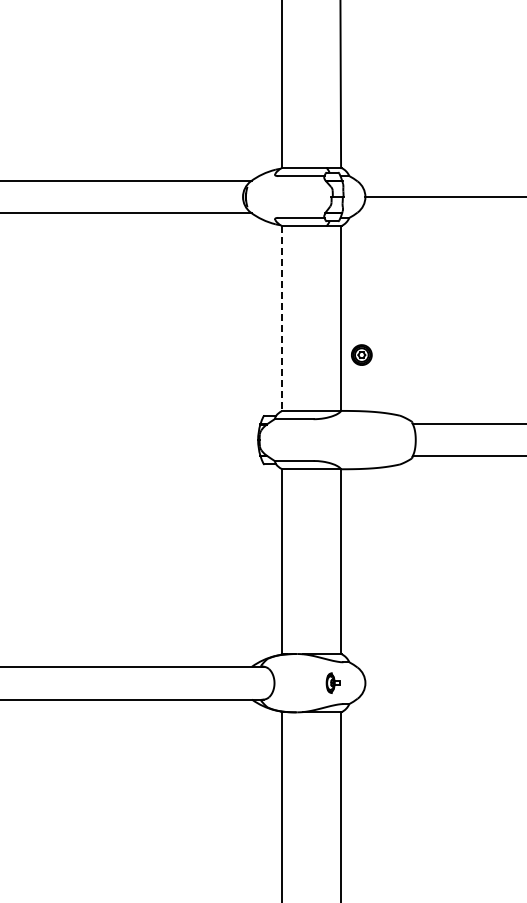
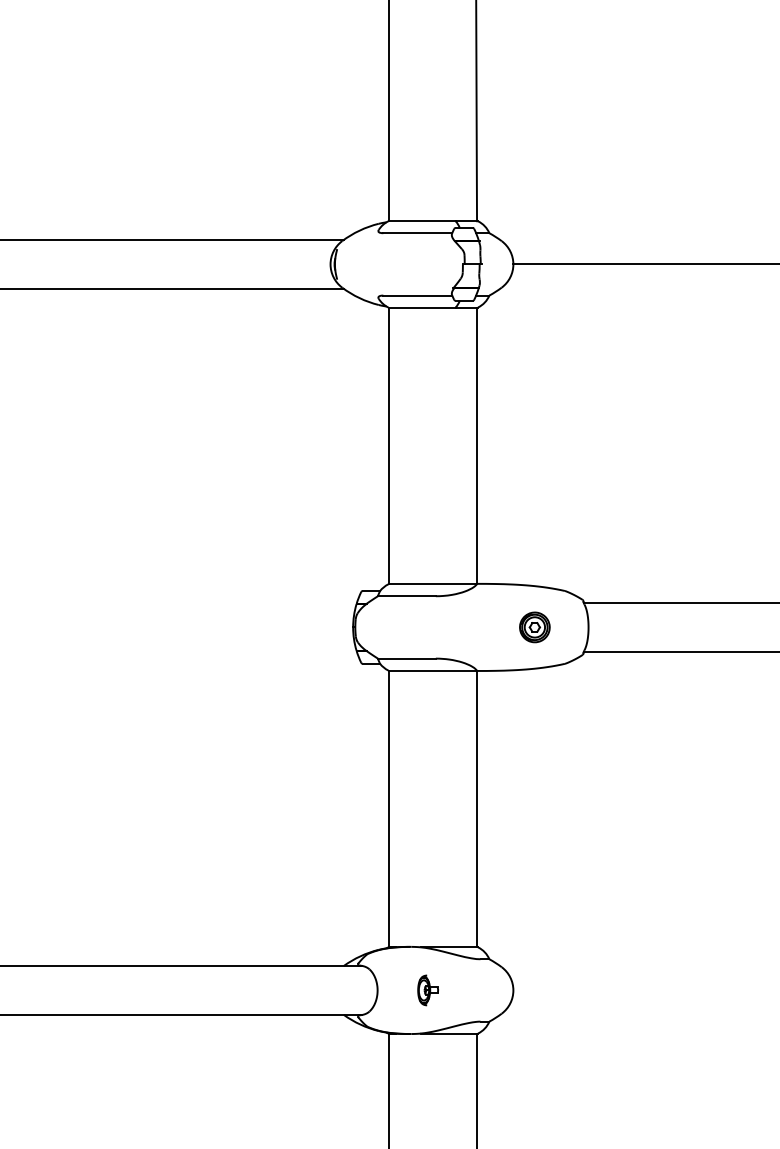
line: (282, 318) -> (389, 445), dashed -> solid
part: (361, 354) -> (534, 626), moved
part: (332, 682) -> (426, 989), moved

